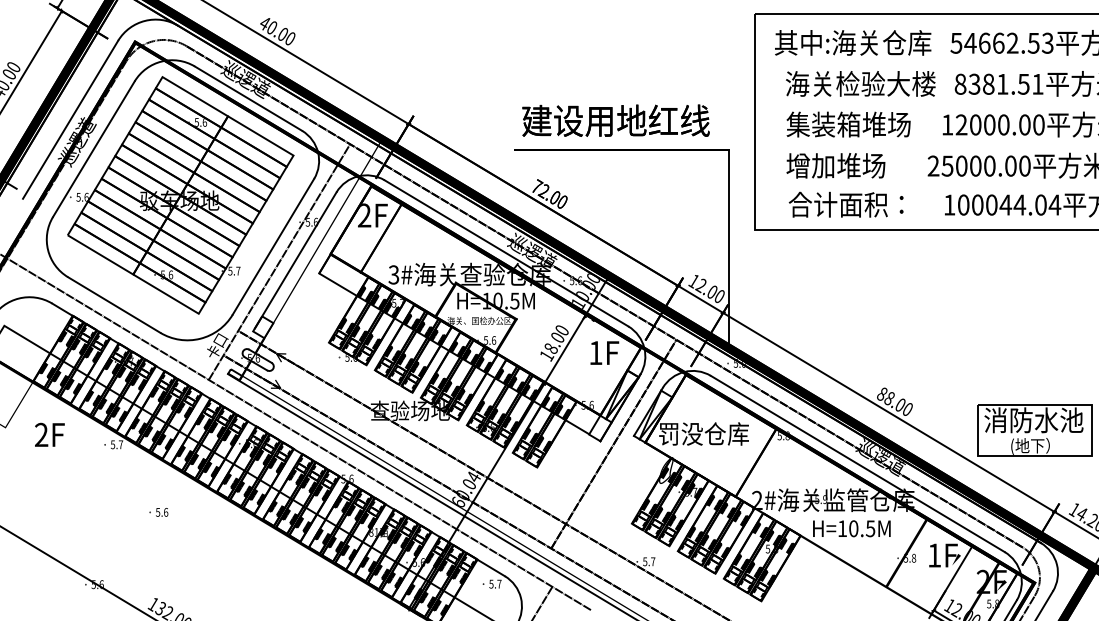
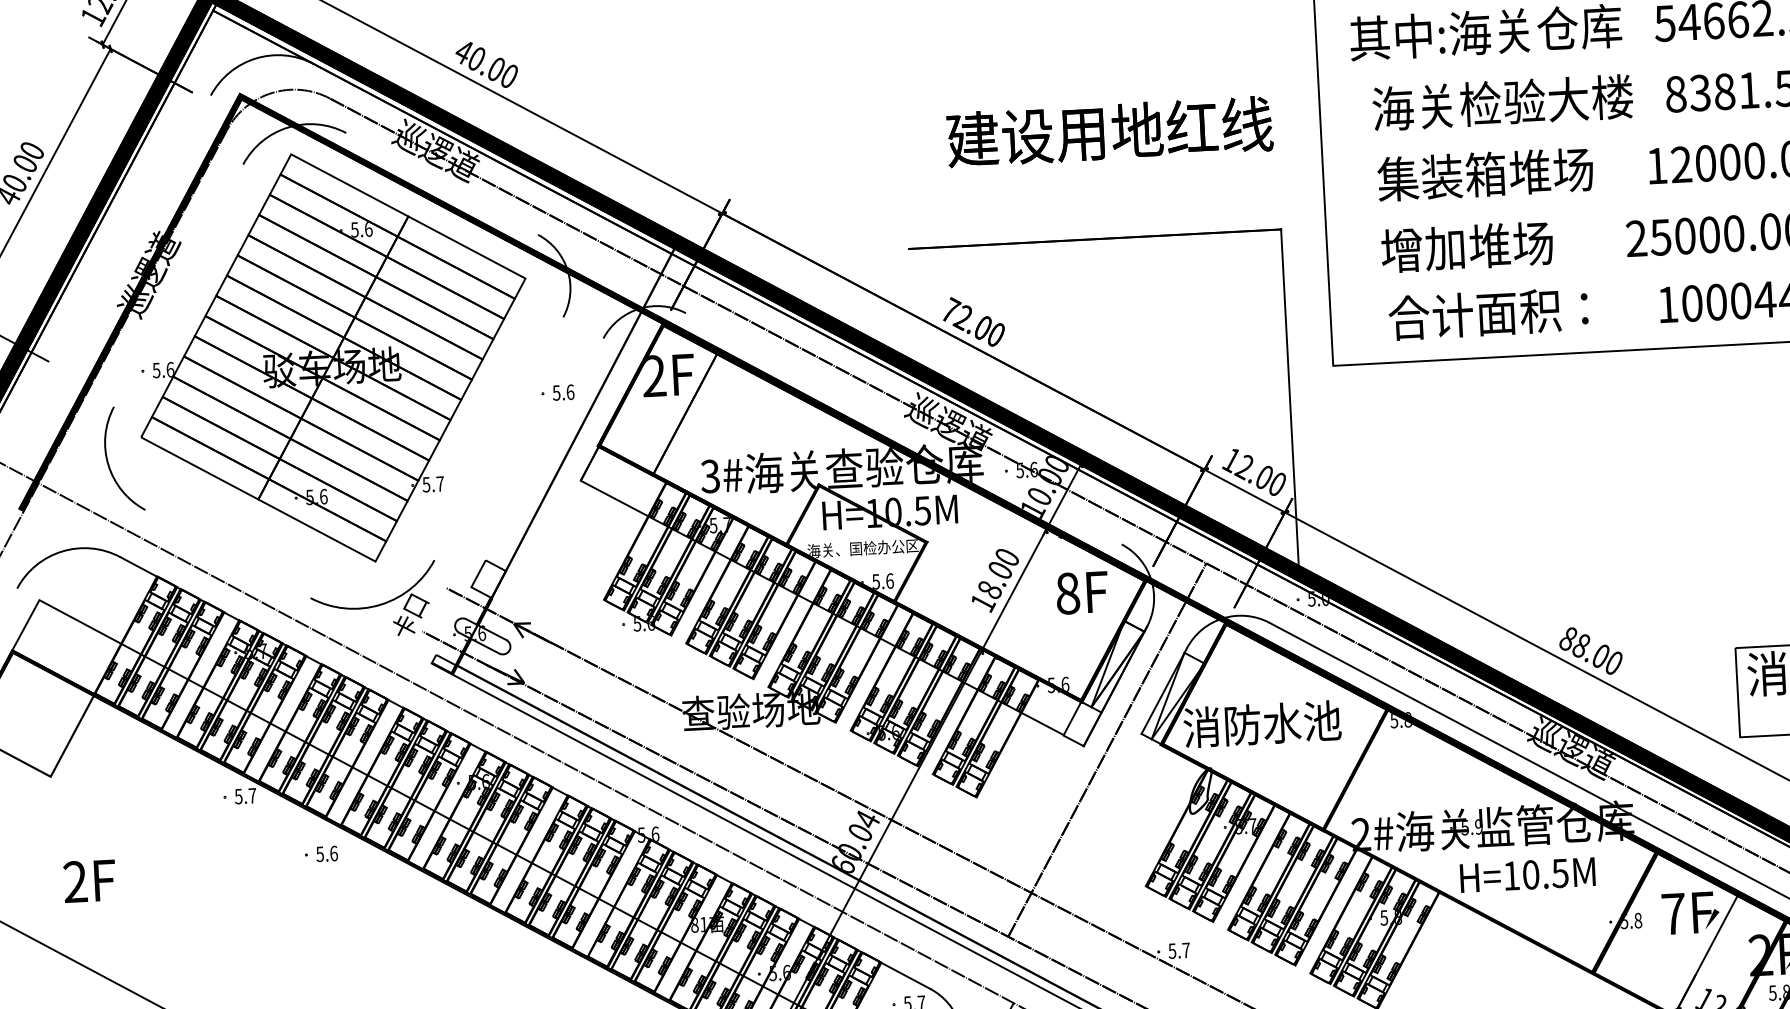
line: (248, 98) -> (442, 183), removed
line: (70, 119) -> (135, 236), removed
text: (615, 120) -> (1109, 131), moved
line: (93, 148) -> (177, 284), removed
line: (273, 246) -> (499, 438), removed
line: (506, 253) -> (903, 429), removed
line: (295, 260) -> (538, 460), removed
line: (279, 261) -> (510, 463), removed
line: (114, 304) -> (228, 553), removed
text: (595, 353) -> (1067, 594), 1F -> 8F
text: (703, 433) -> (1261, 723), 罚没仓库 -> 消防水池
text: (49, 434) -> (89, 880), moved
text: (158, 512) -> (320, 854), moved
text: (934, 555) -> (1673, 913), 1F -> 7F

